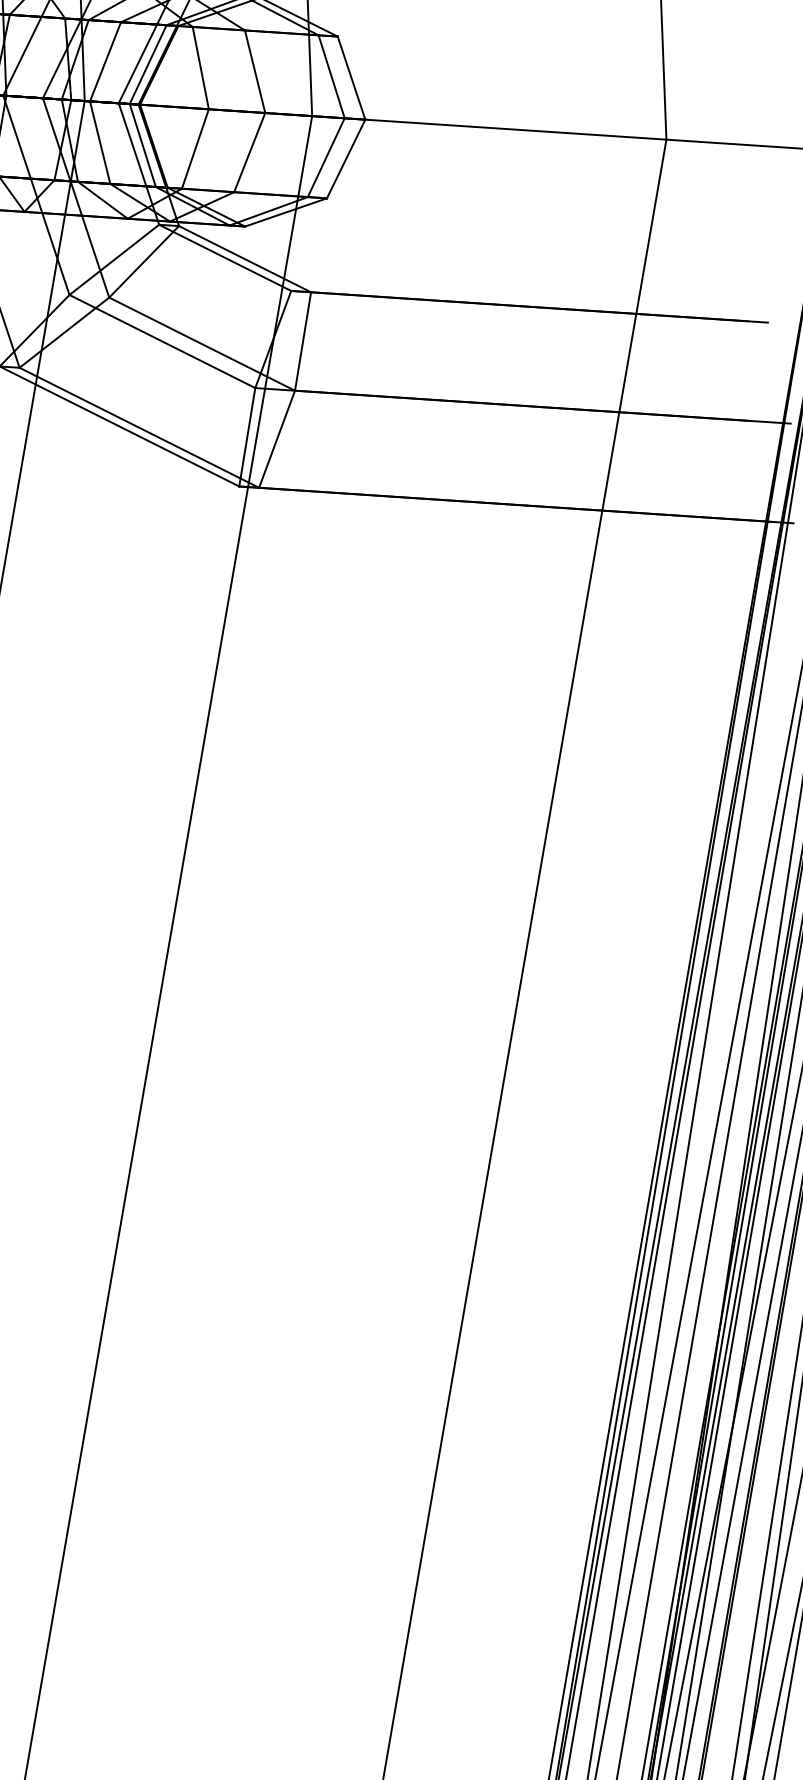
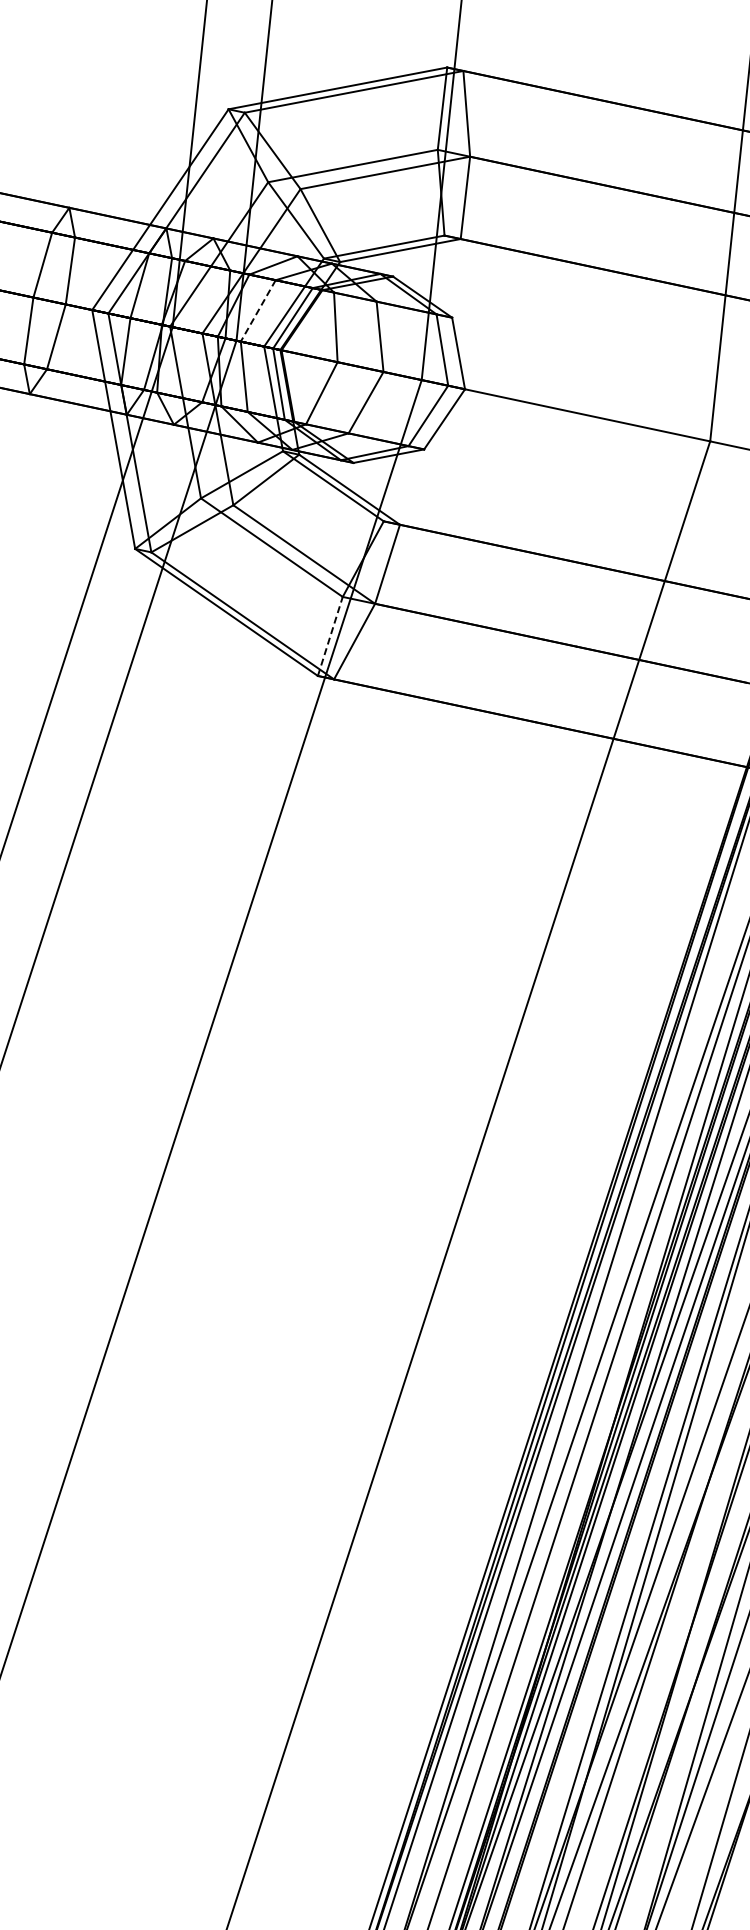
line: (105, 62) -> (258, 311), solid -> dashed
line: (247, 436) -> (330, 635), solid -> dashed

